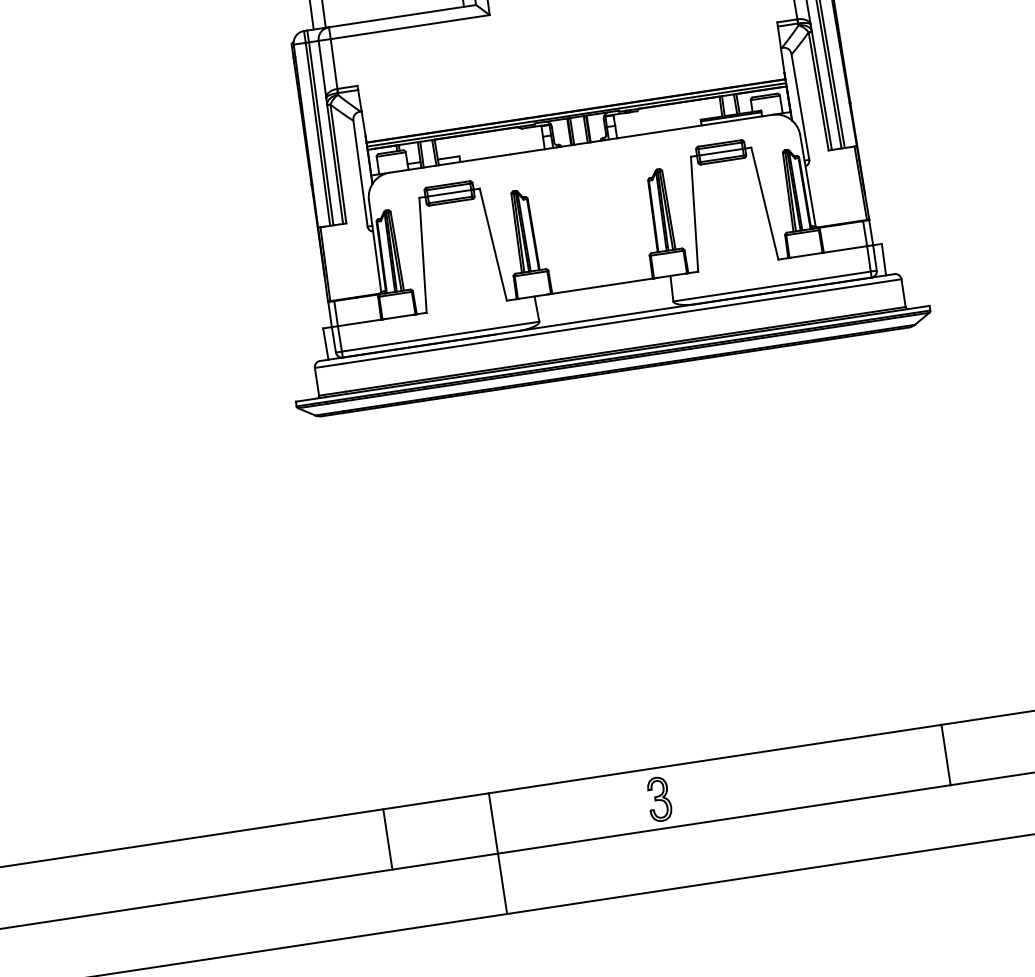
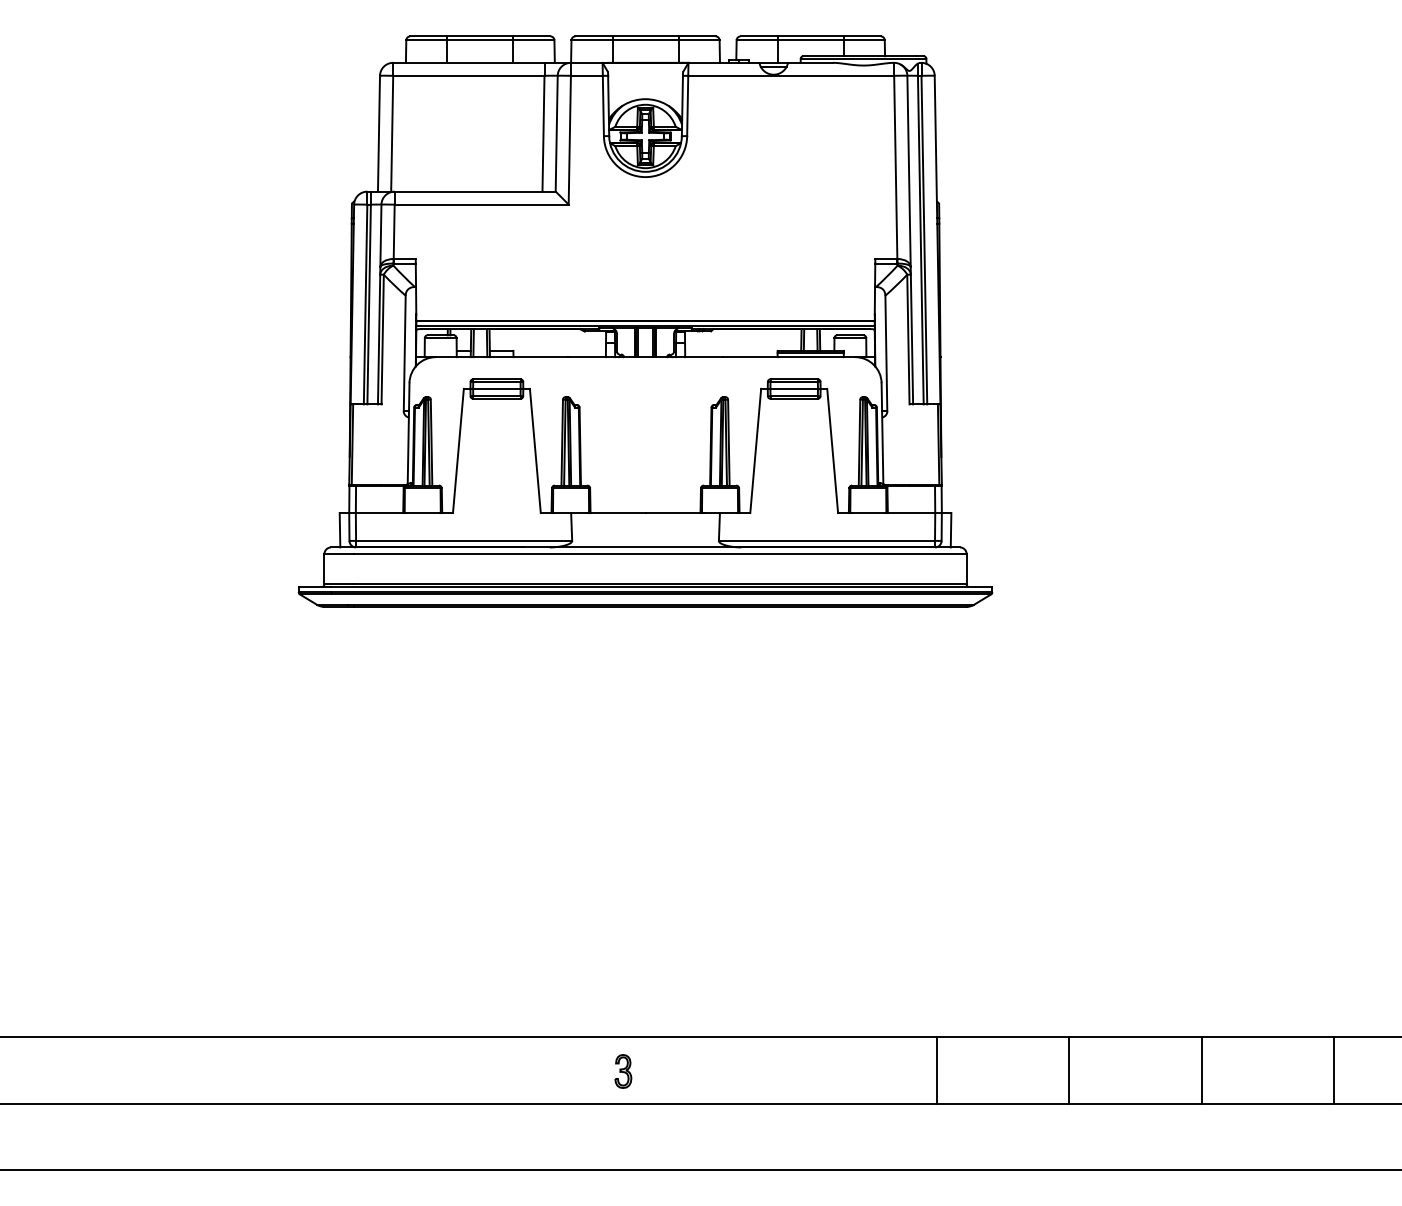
part: (659, 799) -> (623, 1071), size x0.7
line: (388, 839) -> (326, 1070), removed
line: (497, 853) -> (441, 1103), removed

